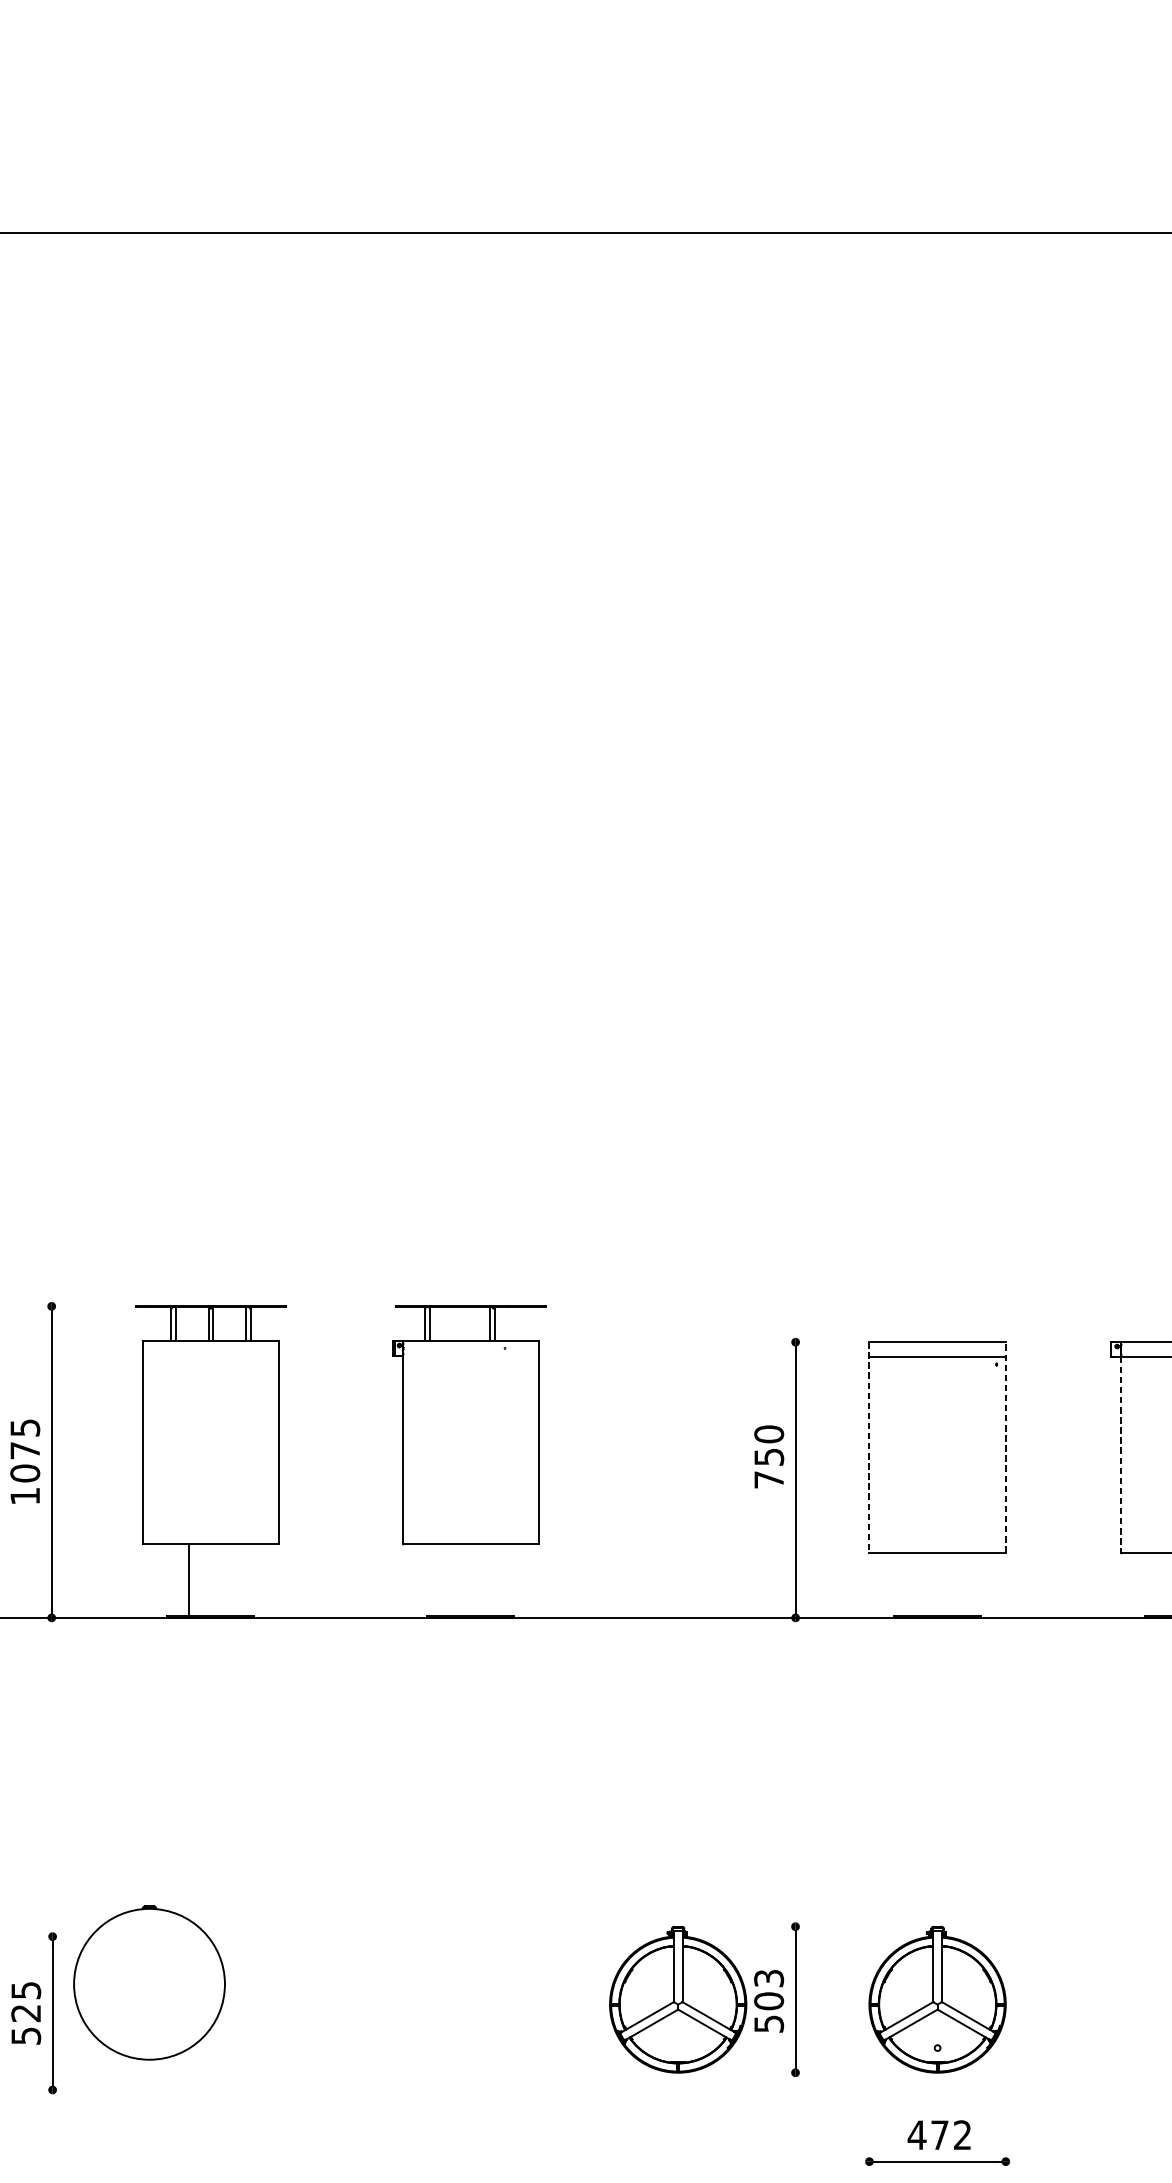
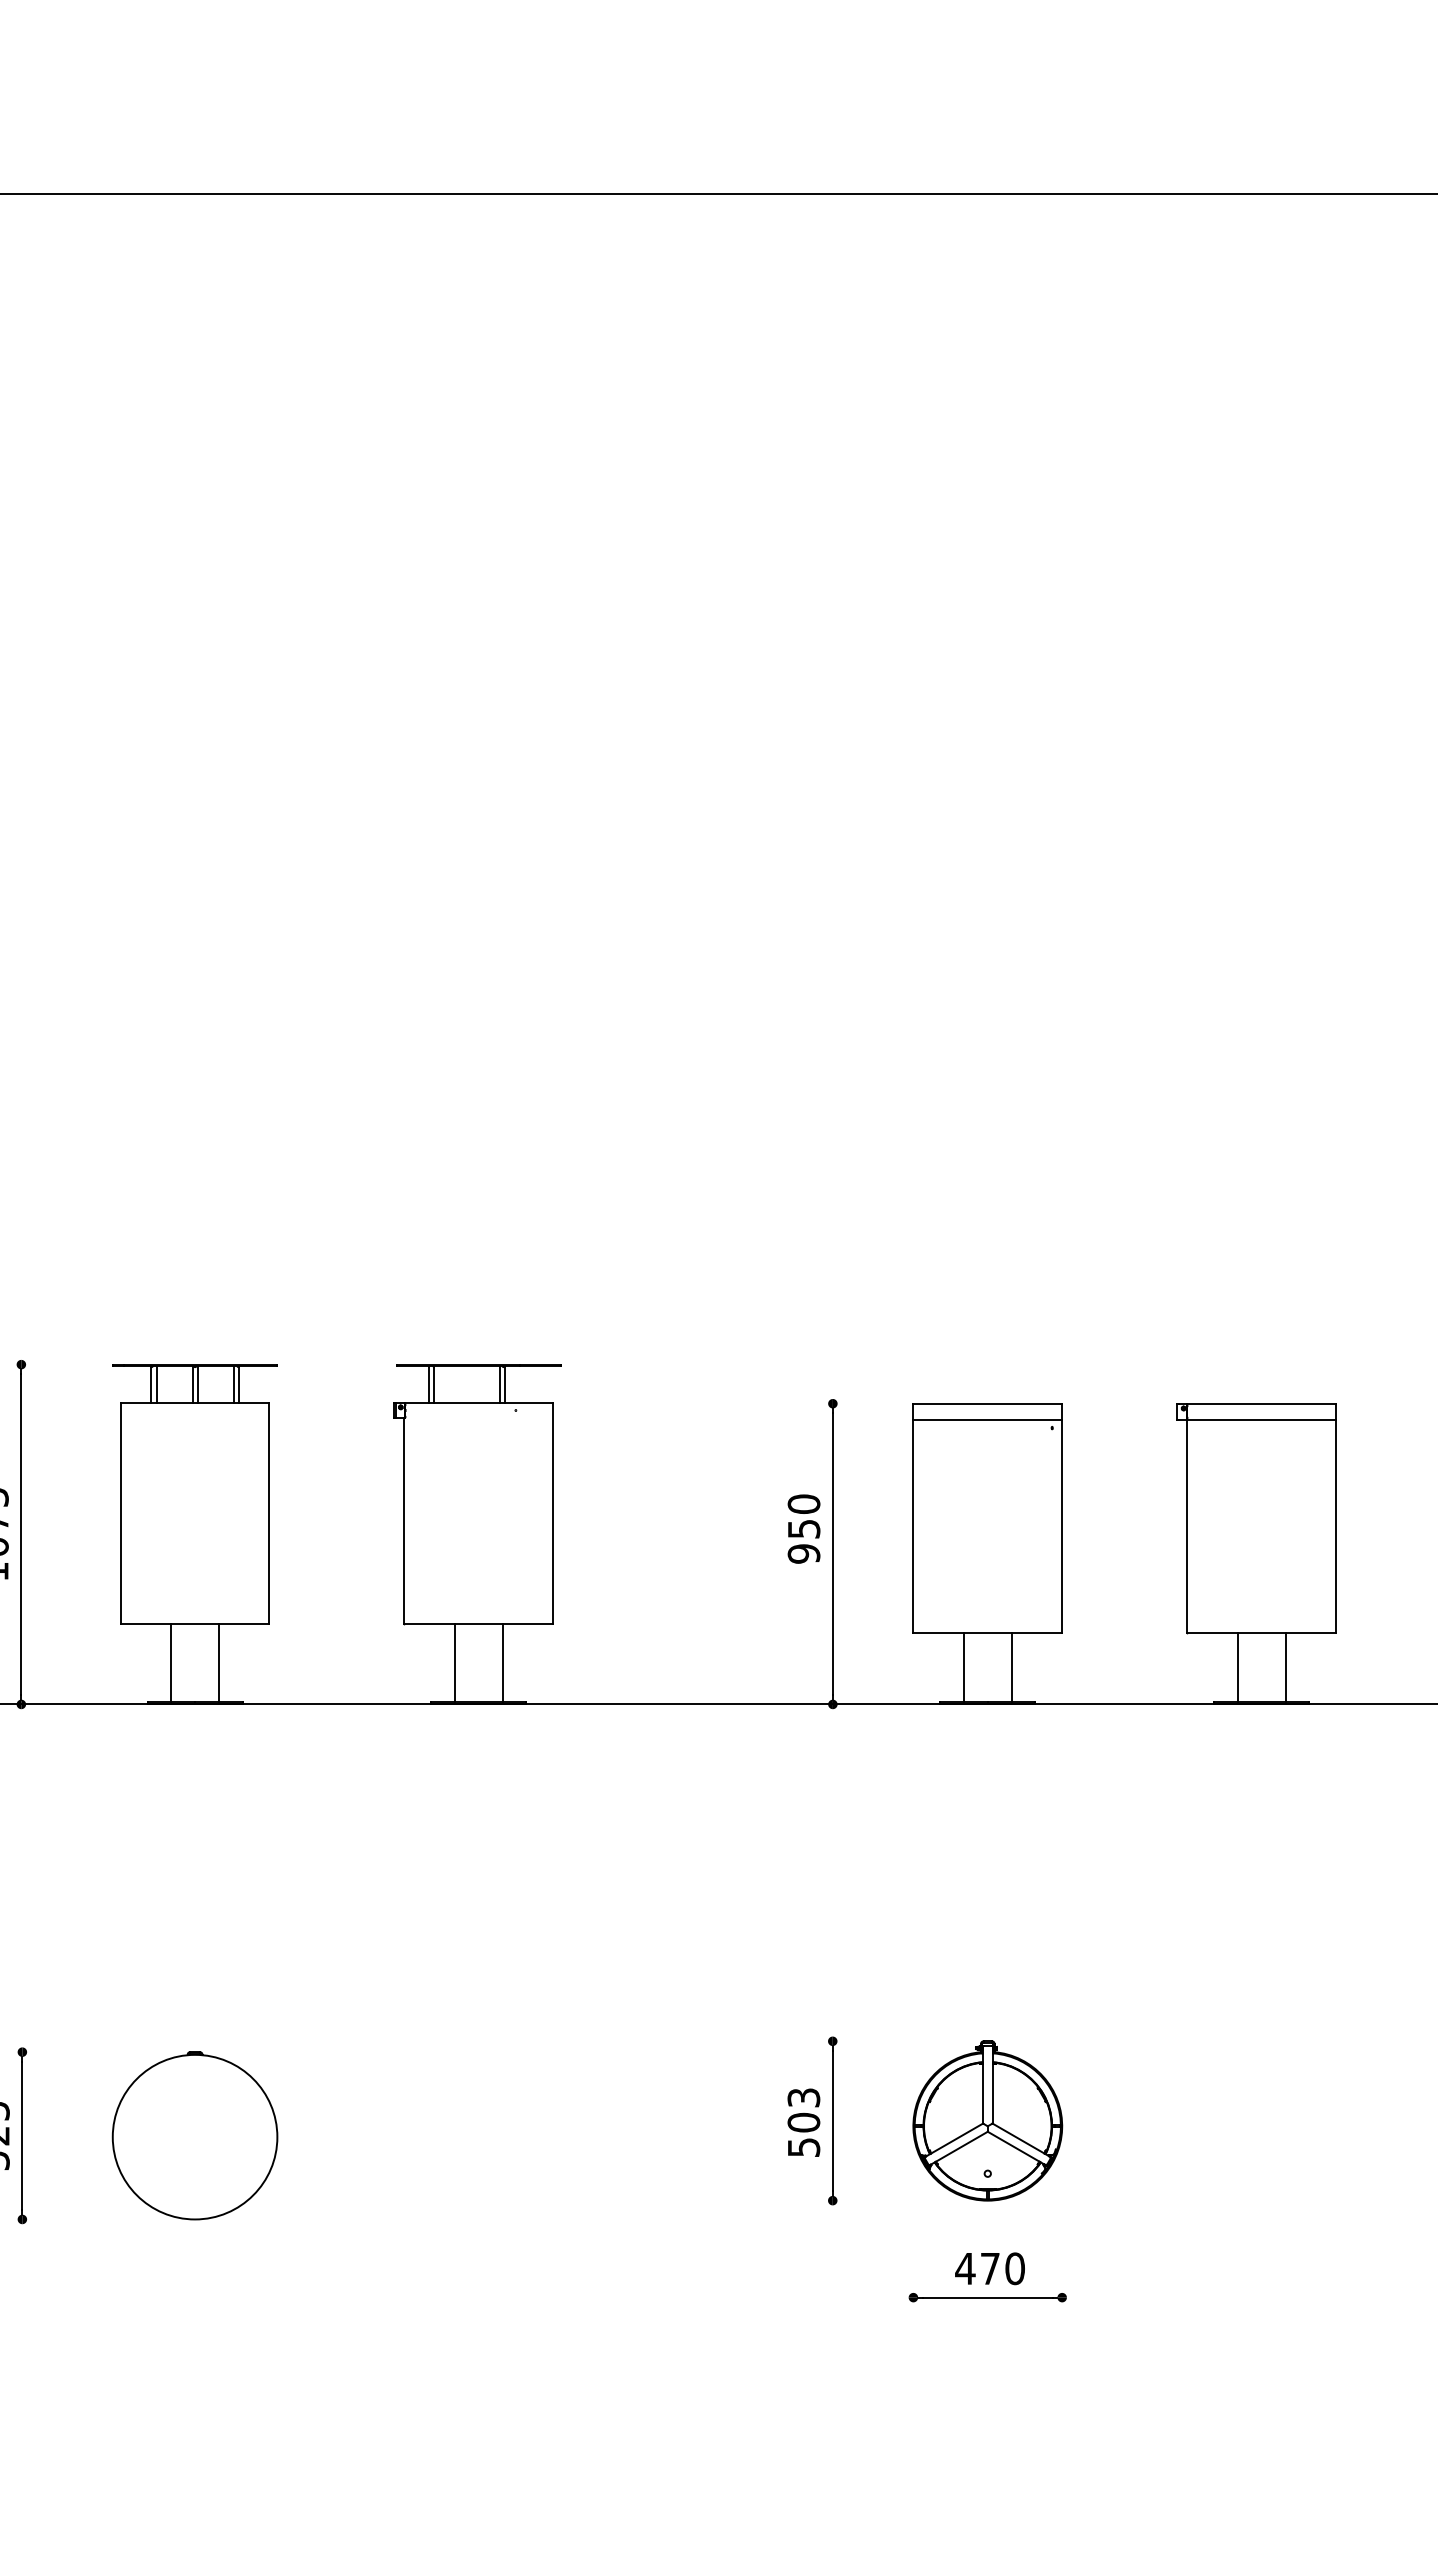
line: (869, 1447) -> (913, 1518), dashed -> solid
line: (1006, 1447) -> (1062, 1518), dashed -> solid
line: (1120, 1454) -> (1187, 1526), dashed -> solid
text: (768, 1479) -> (803, 1553), 750 -> 950
line: (233, 1580) -> (219, 1663), added
line: (448, 1580) -> (454, 1663), added
line: (492, 1580) -> (502, 1663), added
line: (915, 1584) -> (963, 1667), added
line: (959, 1584) -> (1011, 1667), added
line: (1166, 1584) -> (1237, 1667), added
part: (148, 1982) -> (194, 2135), moved
part: (677, 1999) -> (704, 2120), removed
text: (962, 2134) -> (1014, 2268), 472 -> 470

